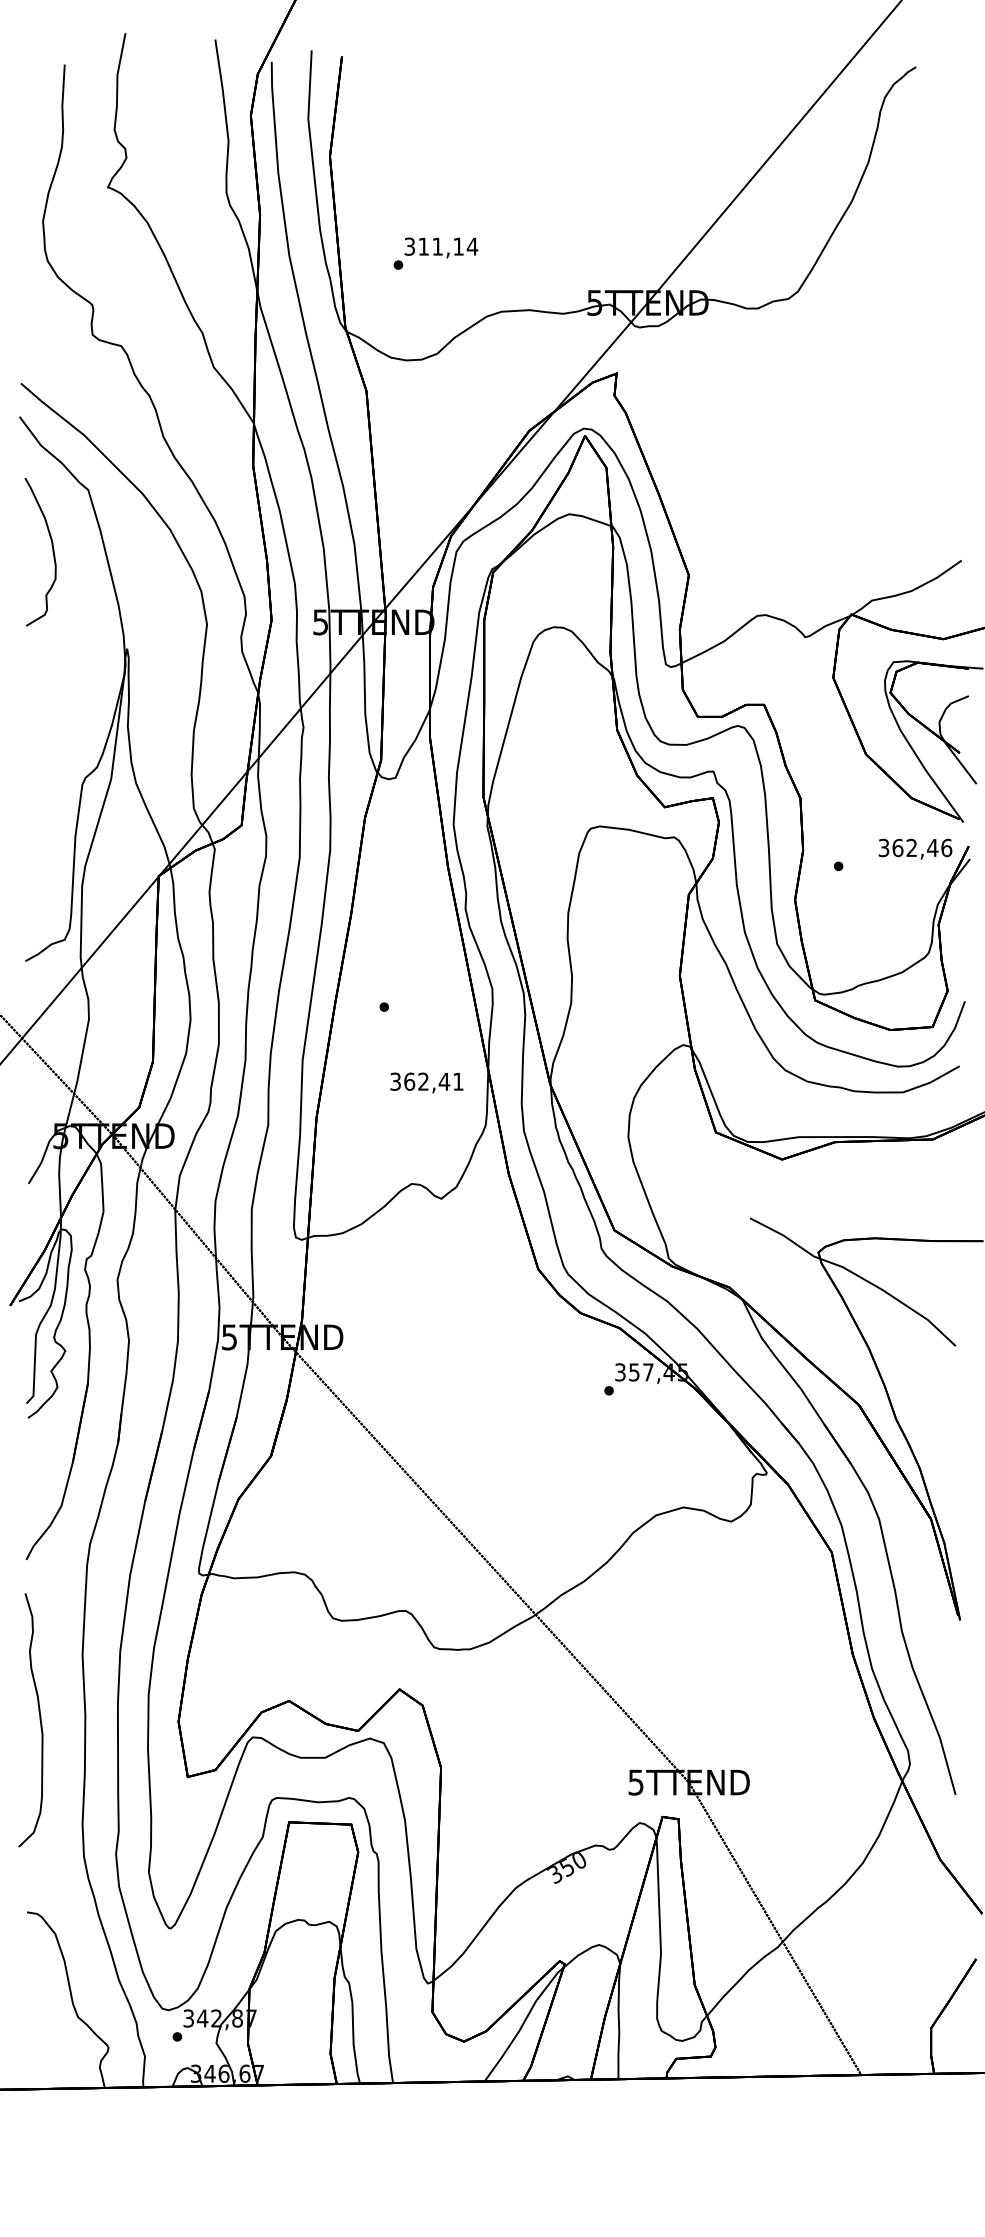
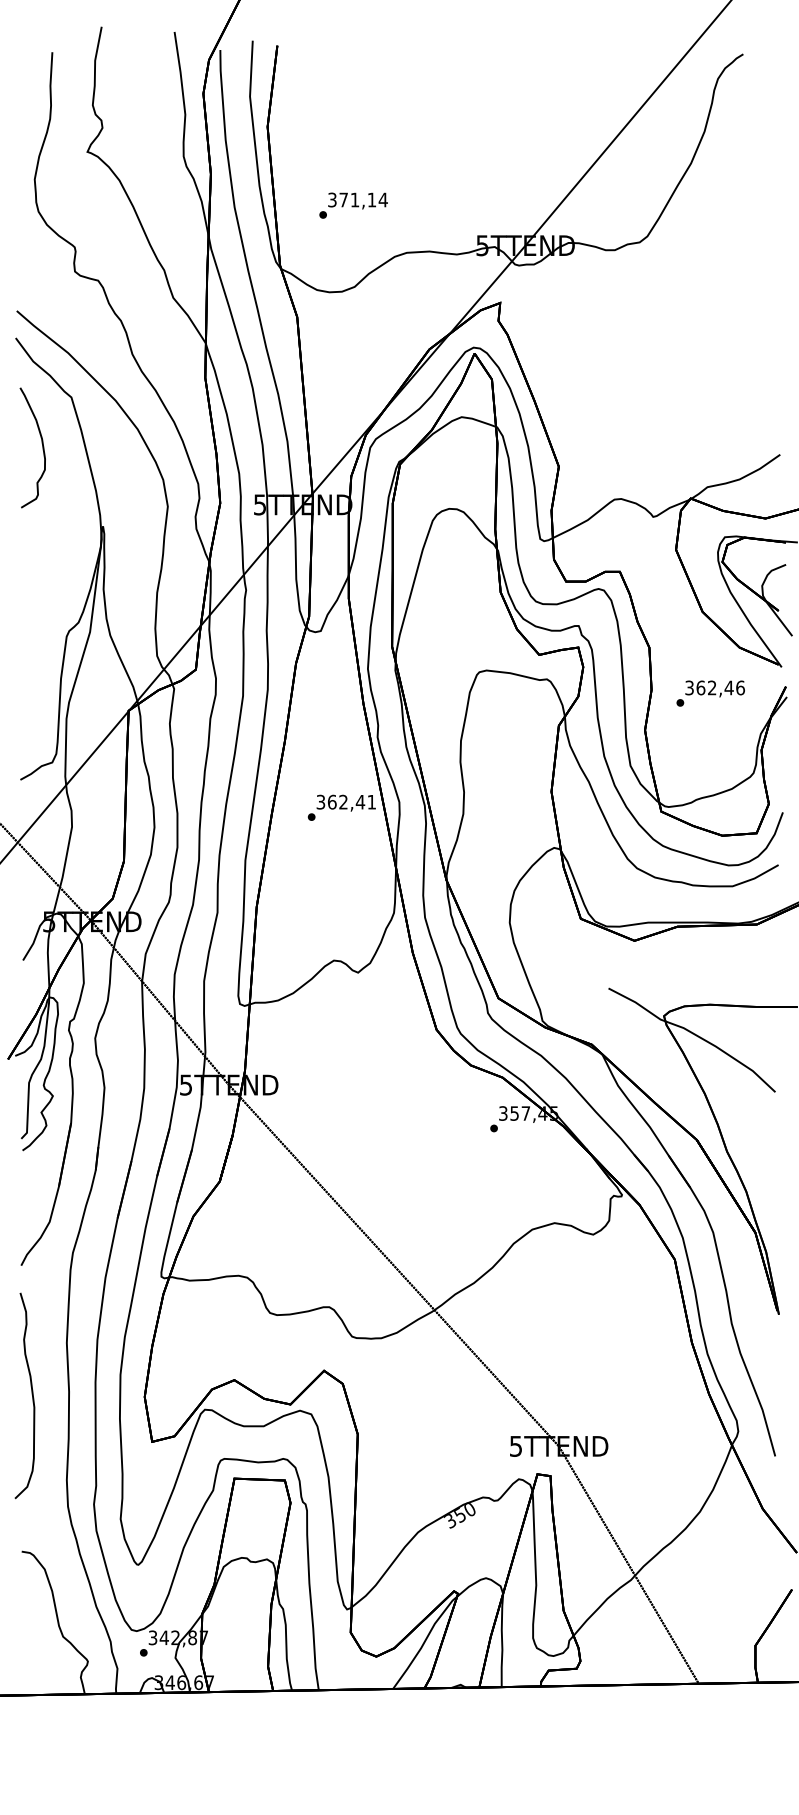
text: (423, 246) -> (343, 199), 311,14 -> 371,14
text: (915, 848) -> (715, 688), moved
text: (426, 1082) -> (345, 802), moved

